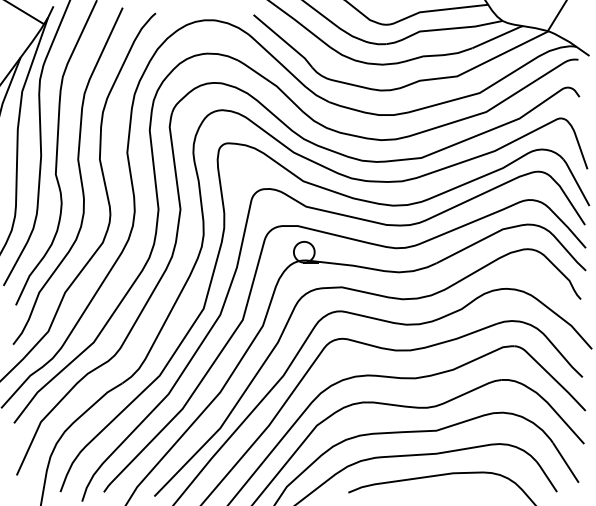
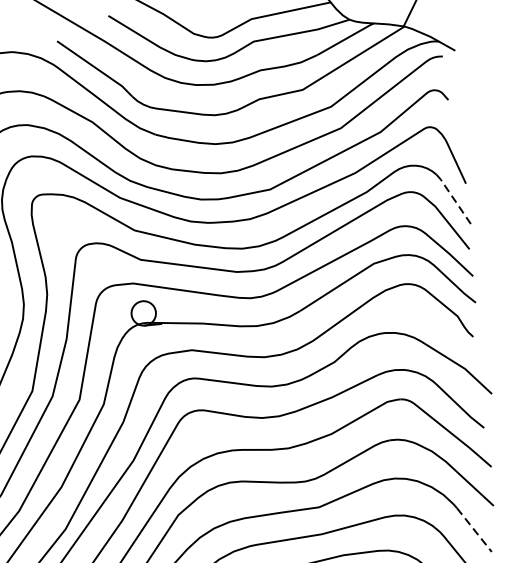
line: (576, 181) -> (454, 199), solid -> dashed
line: (565, 462) -> (473, 529), solid -> dashed

